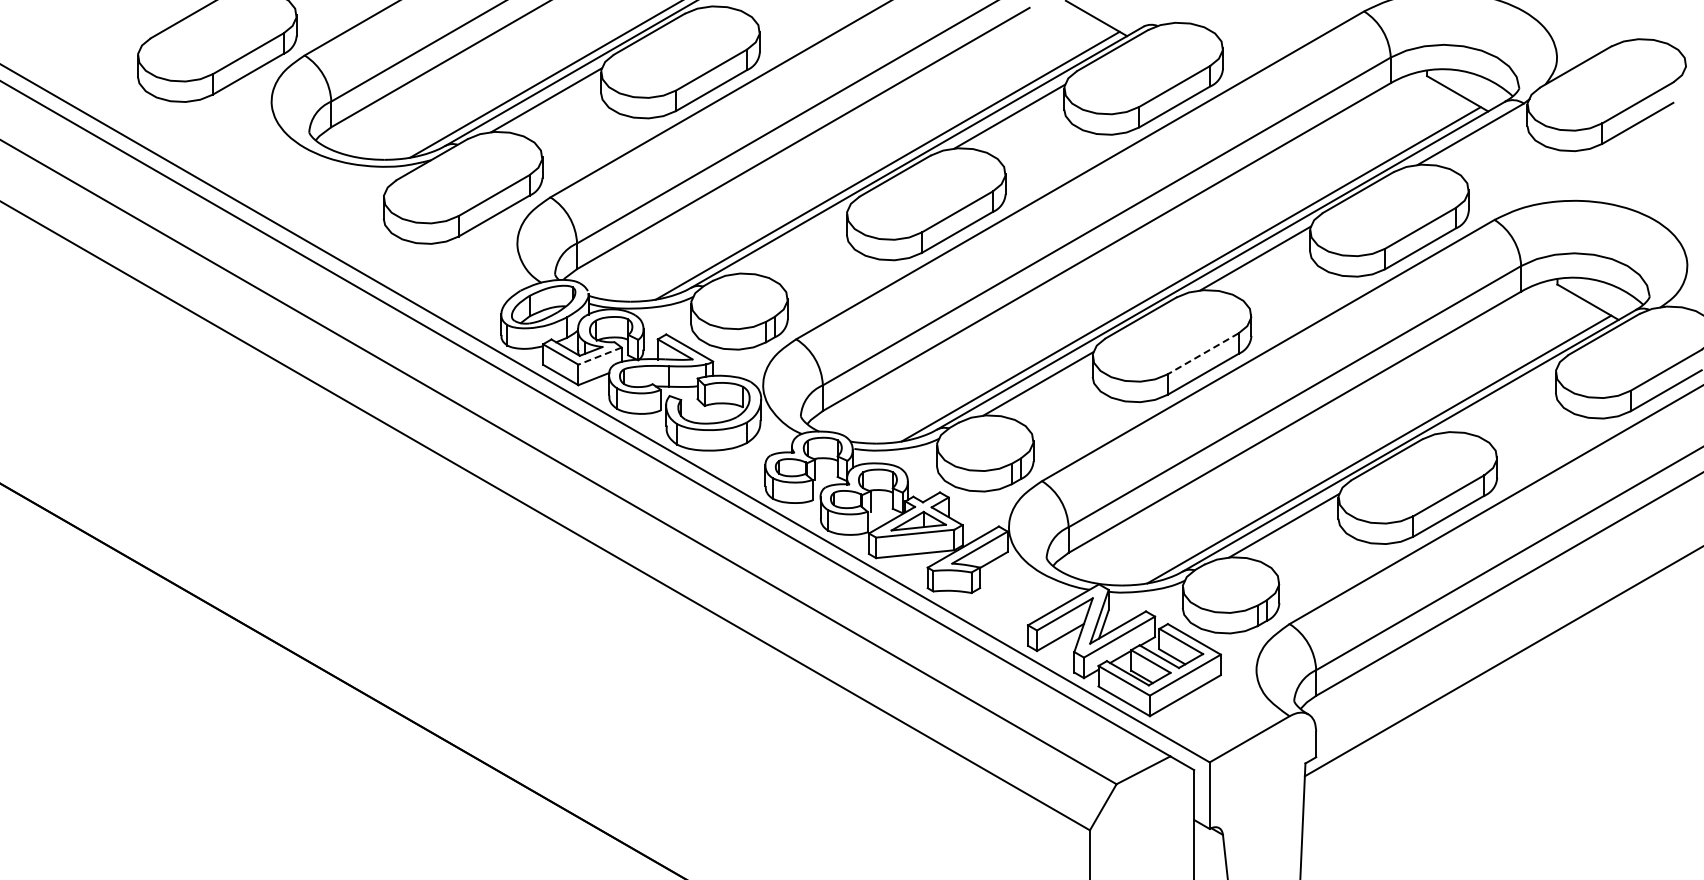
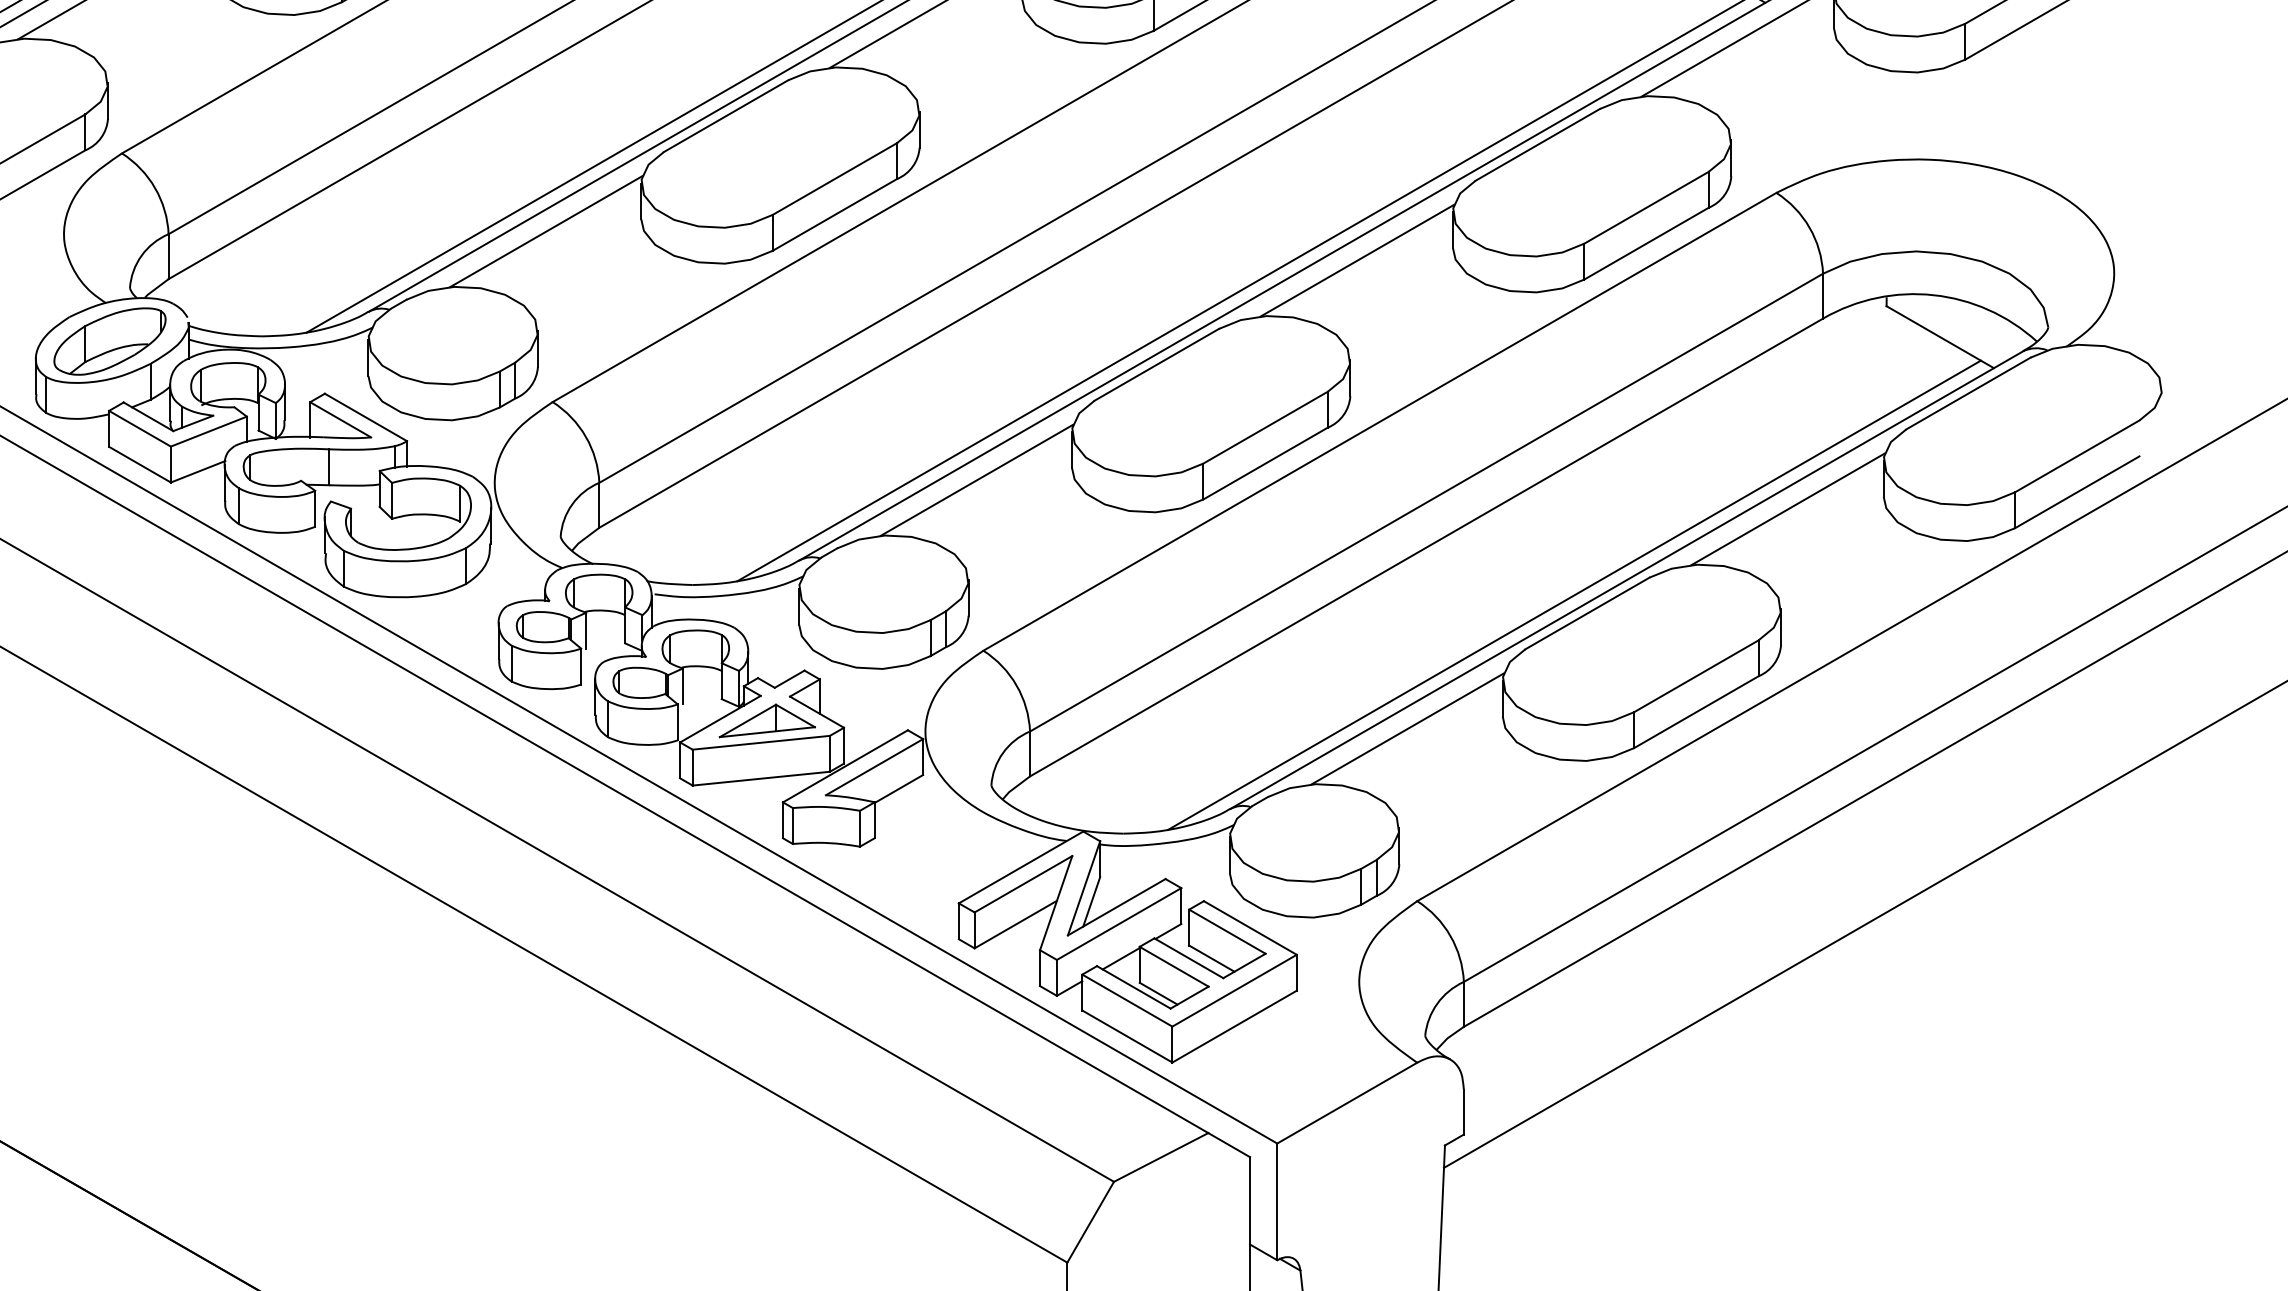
line: (792, 241) -> (546, 230), added
line: (1203, 353) -> (1266, 427), dashed -> solid
line: (599, 356) -> (207, 432), dashed -> solid
line: (1501, 400) -> (1788, 509), added

